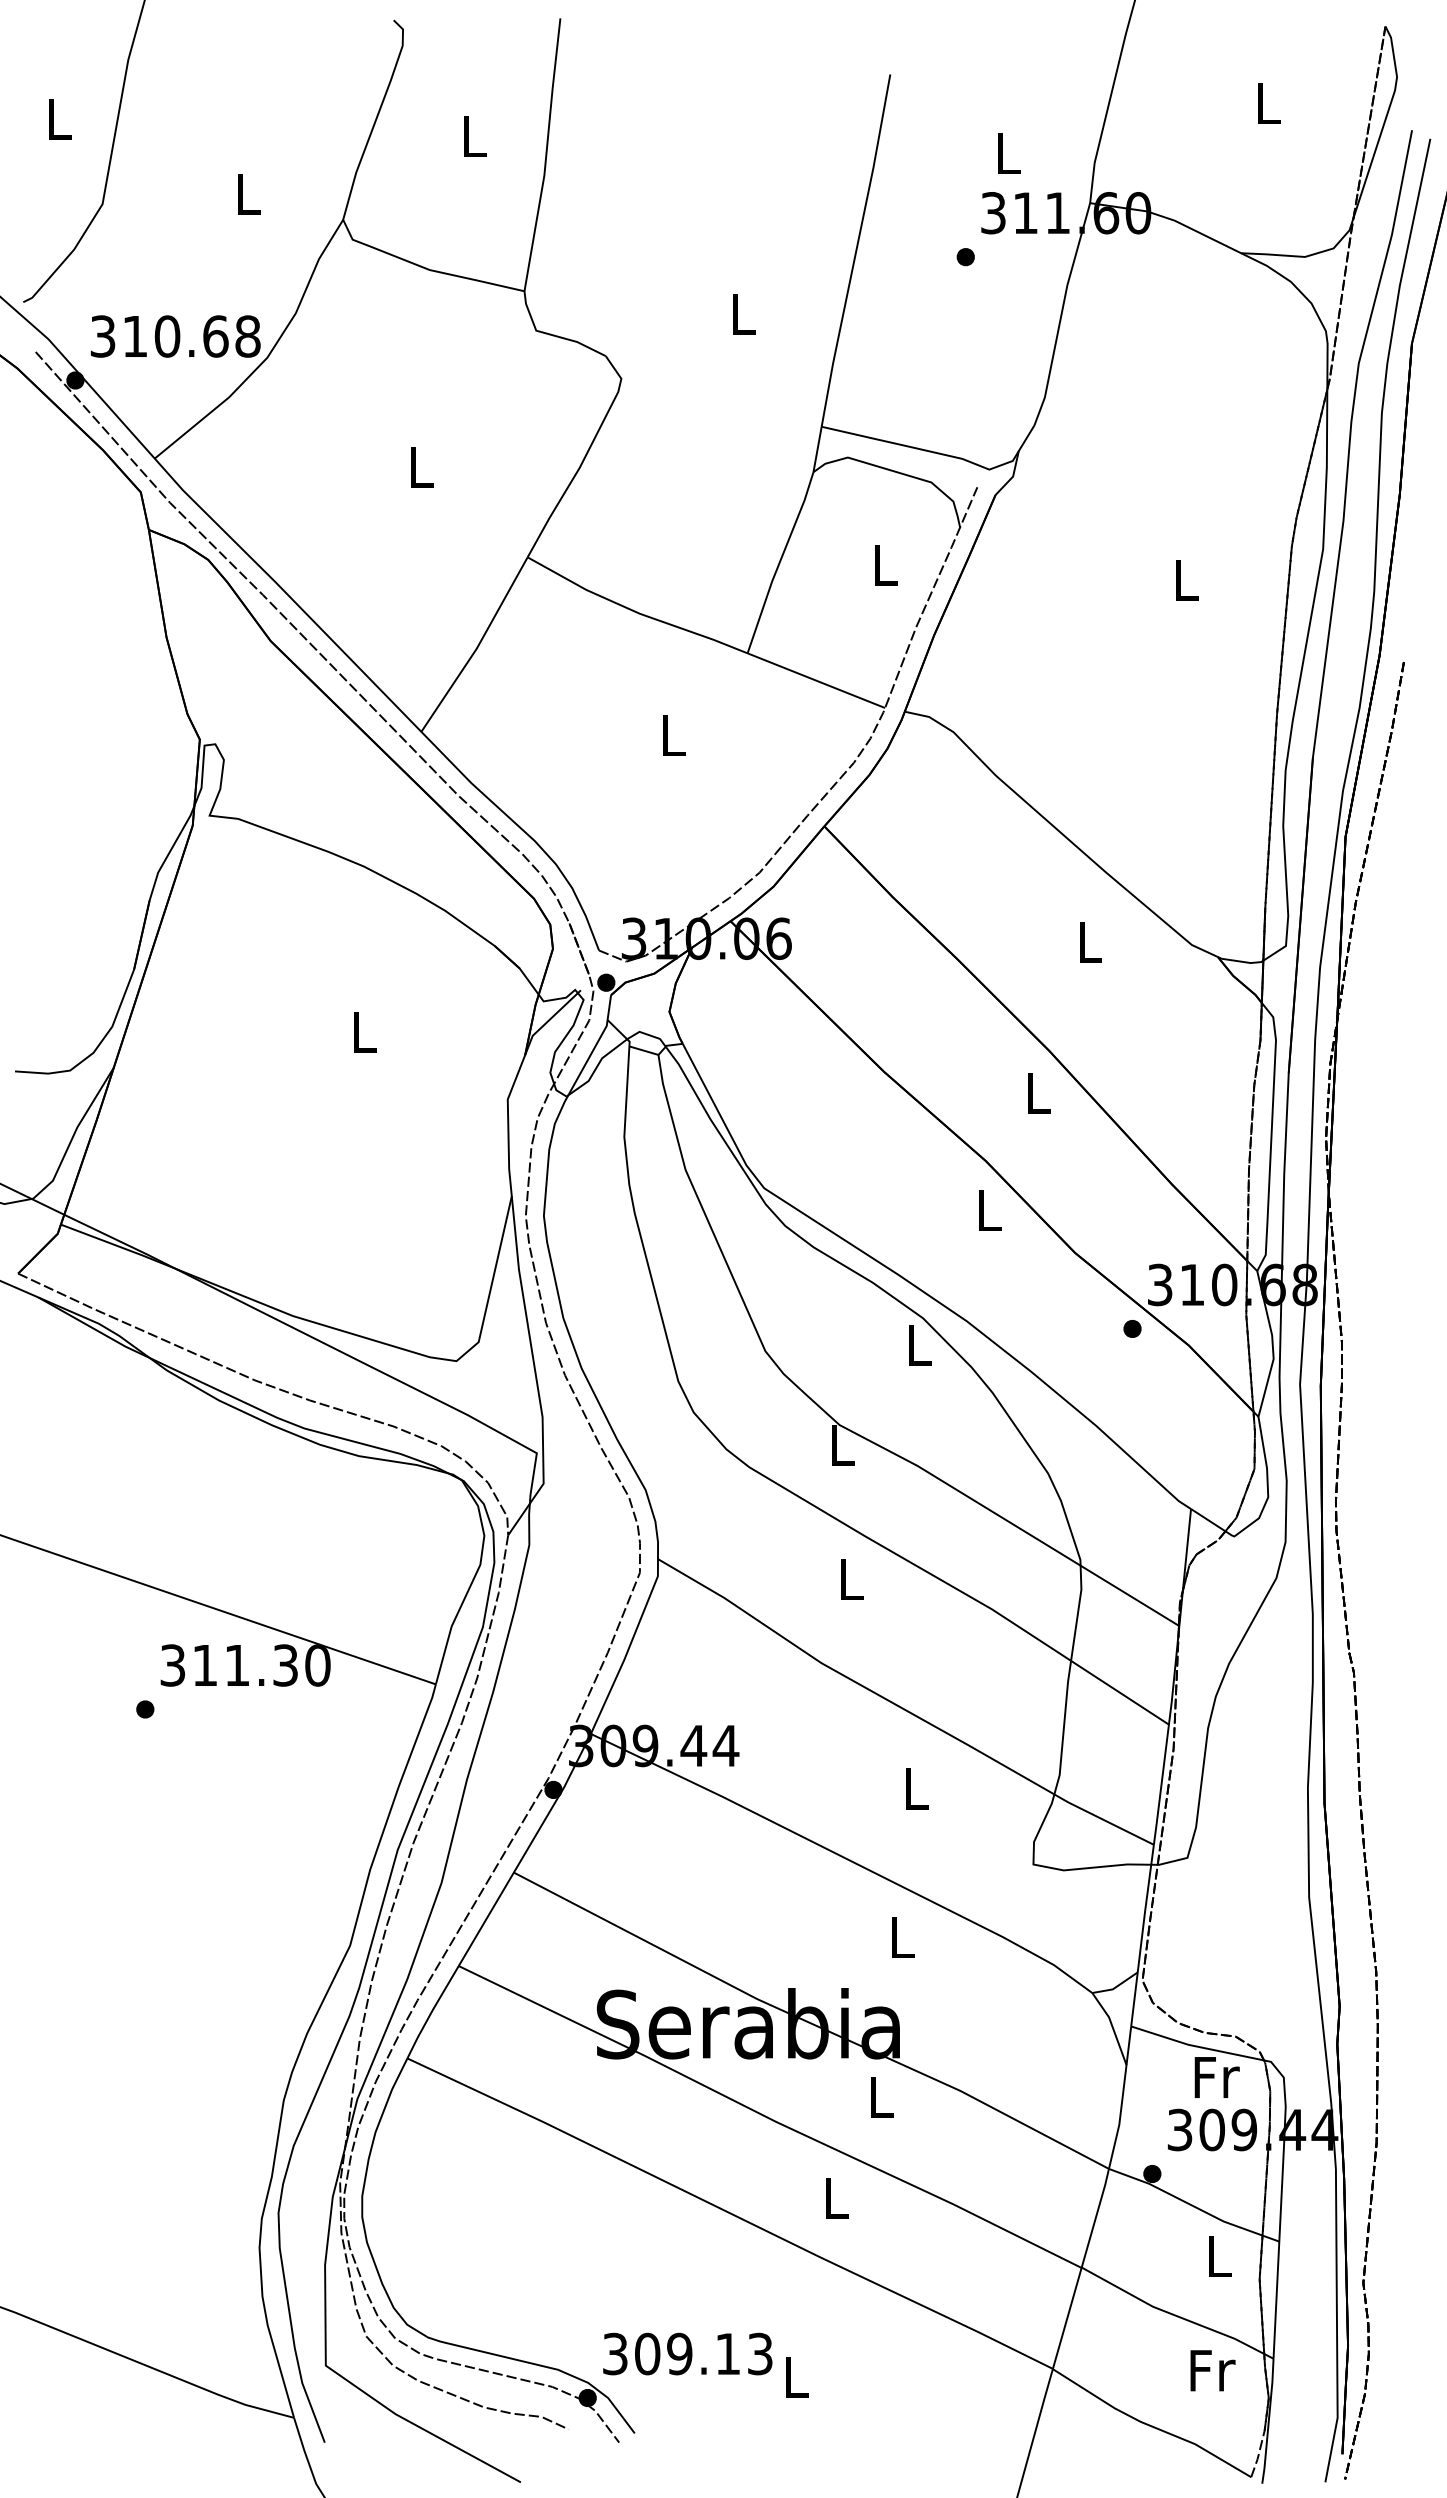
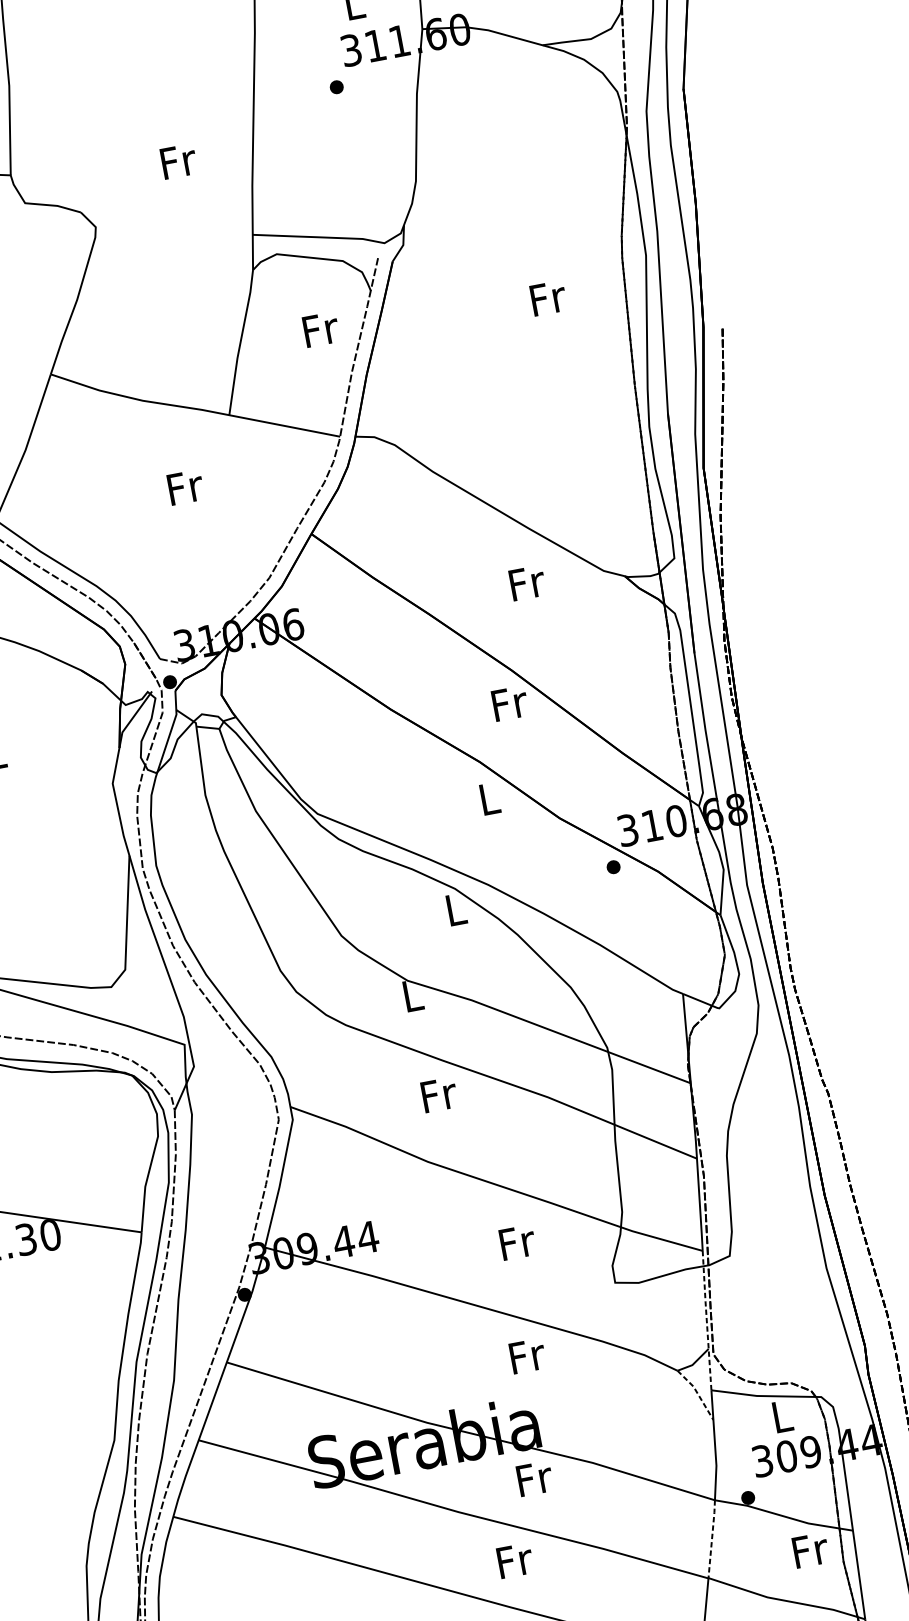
text: (744, 313) -> (178, 160), L -> Fr
text: (886, 565) -> (321, 329), L -> Fr
text: (1187, 580) -> (548, 298), L -> Fr
text: (673, 735) -> (185, 487), L -> Fr
text: (1090, 941) -> (527, 582), L -> Fr
text: (1038, 1092) -> (509, 703), L -> Fr
text: (852, 1579) -> (439, 1094), L -> Fr
text: (917, 1788) -> (517, 1242), L -> Fr
line: (1142, 1935) -> (707, 1320), solid -> dashed
text: (902, 1937) -> (527, 1356), L -> Fr
line: (1112, 2026) -> (697, 1393), solid -> dashed
text: (1216, 2077) -> (782, 1416), Fr -> L
text: (882, 2096) -> (534, 1478), L -> Fr
text: (836, 2197) -> (514, 1560), L -> Fr
line: (1095, 2217) -> (711, 1538), solid -> dashed
text: (1220, 2256) -> (810, 1550), L -> Fr

